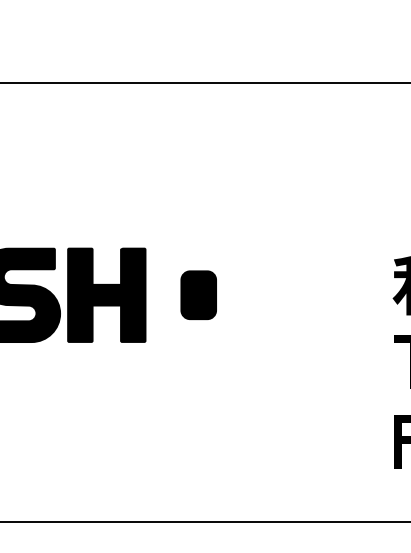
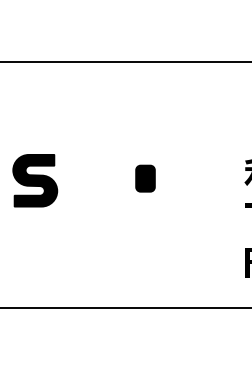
fill: (106, 294) -> (83, 180), removed
part: (198, 294) -> (145, 178), moved

